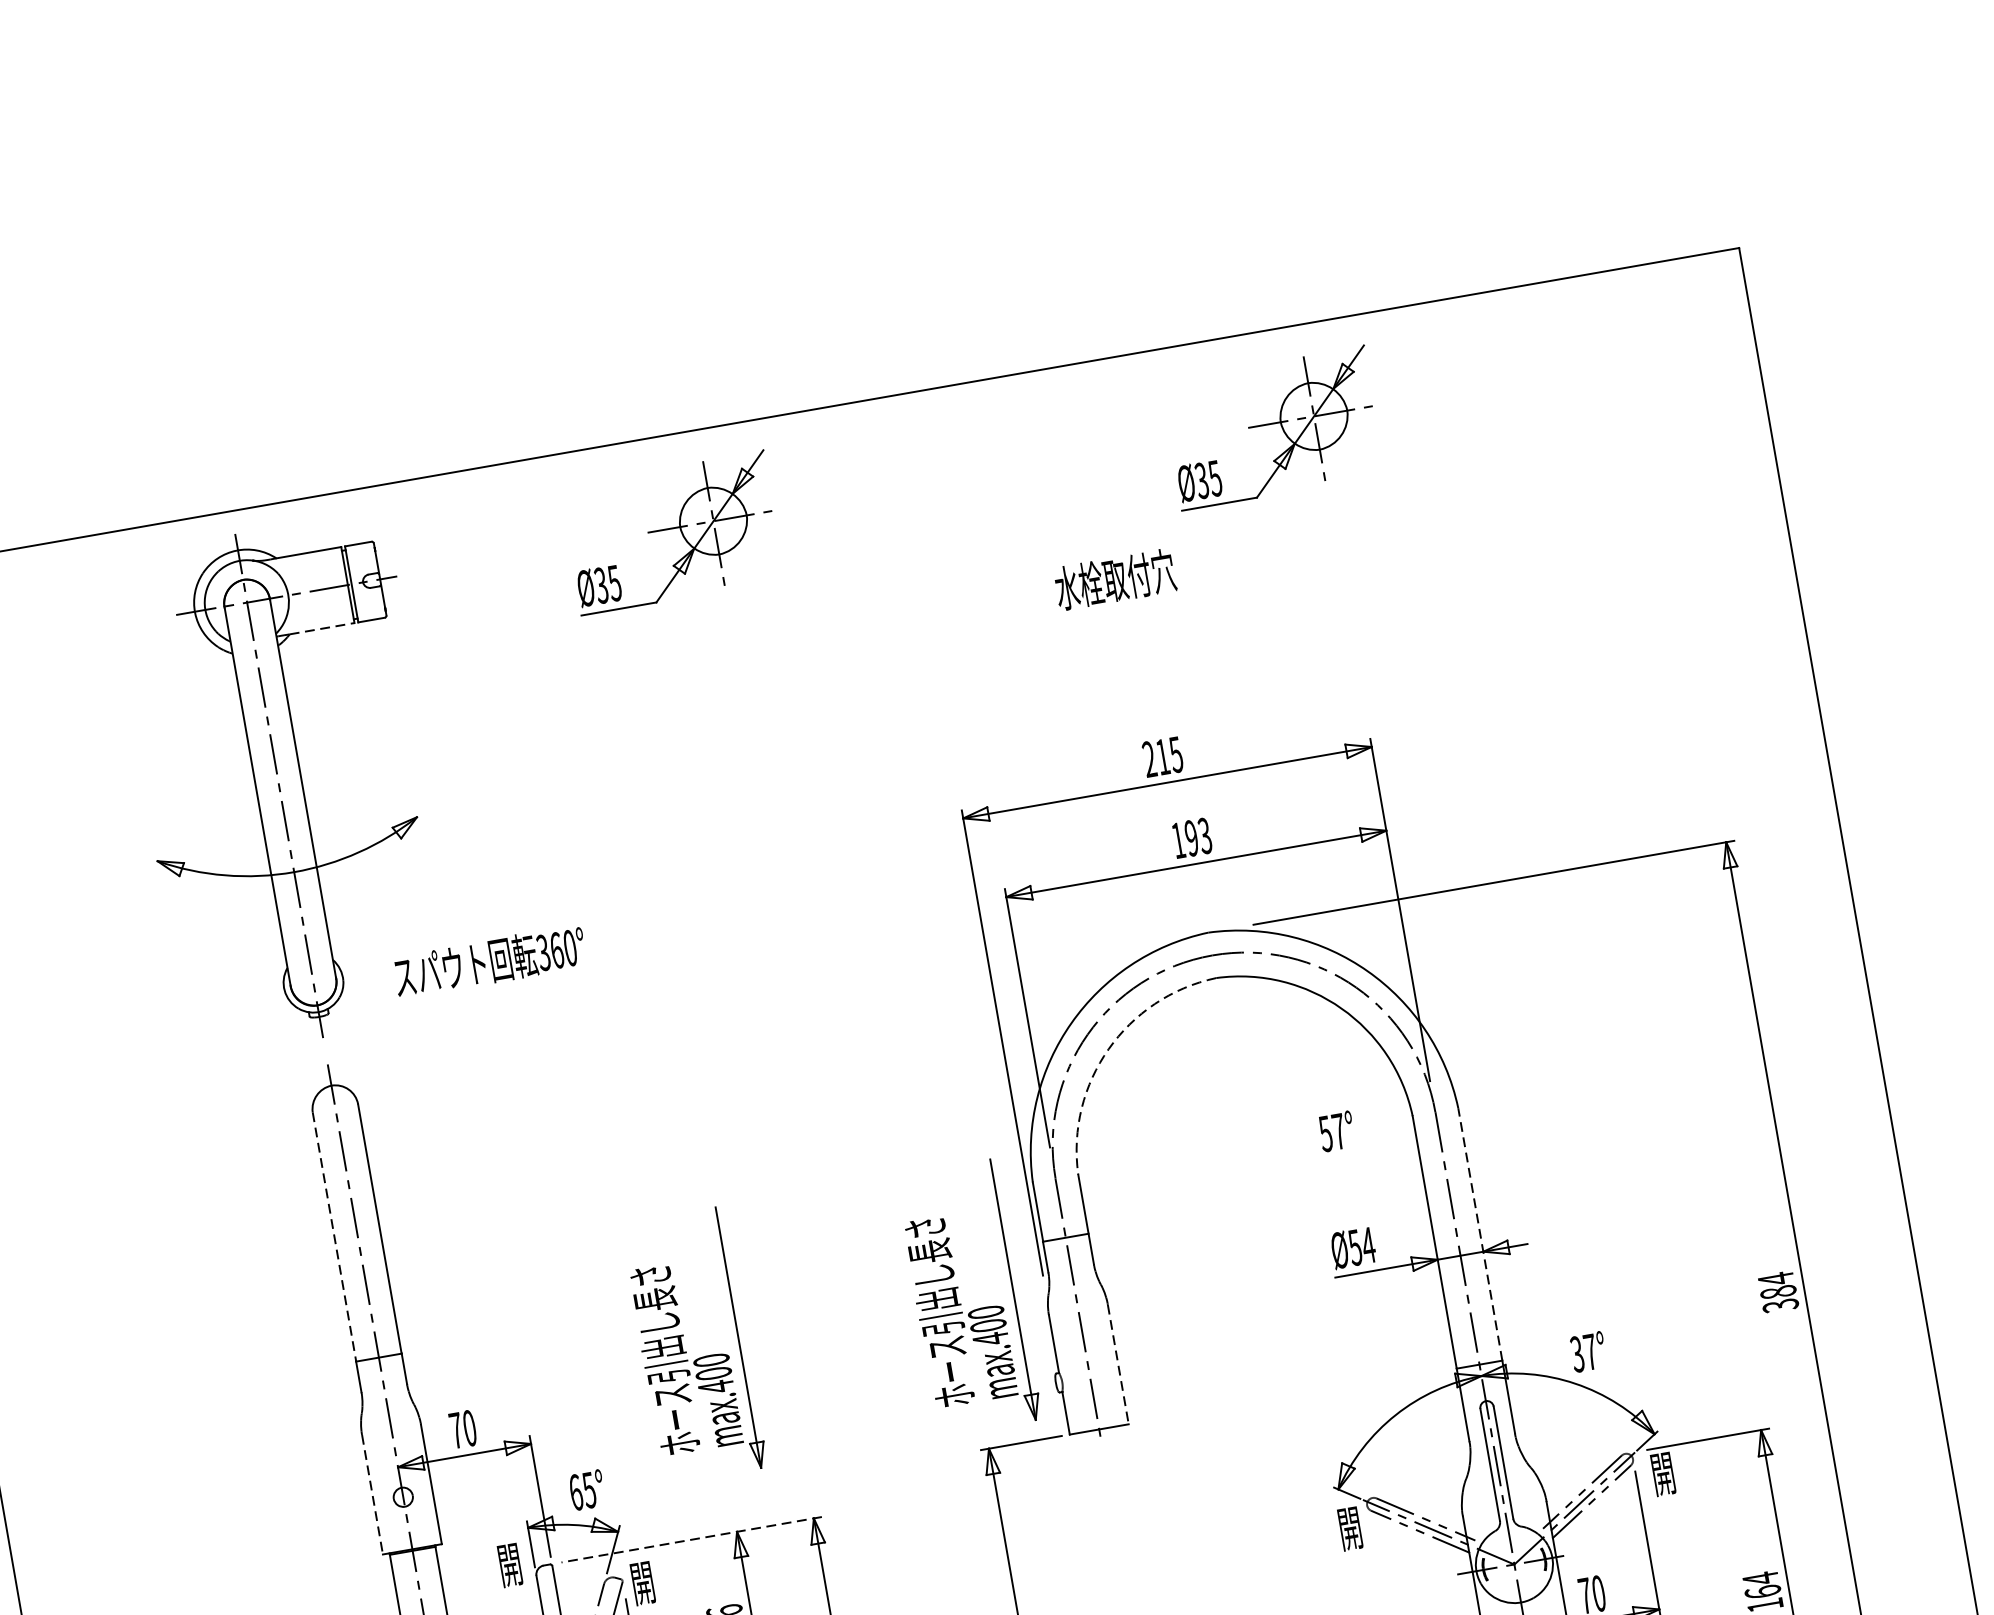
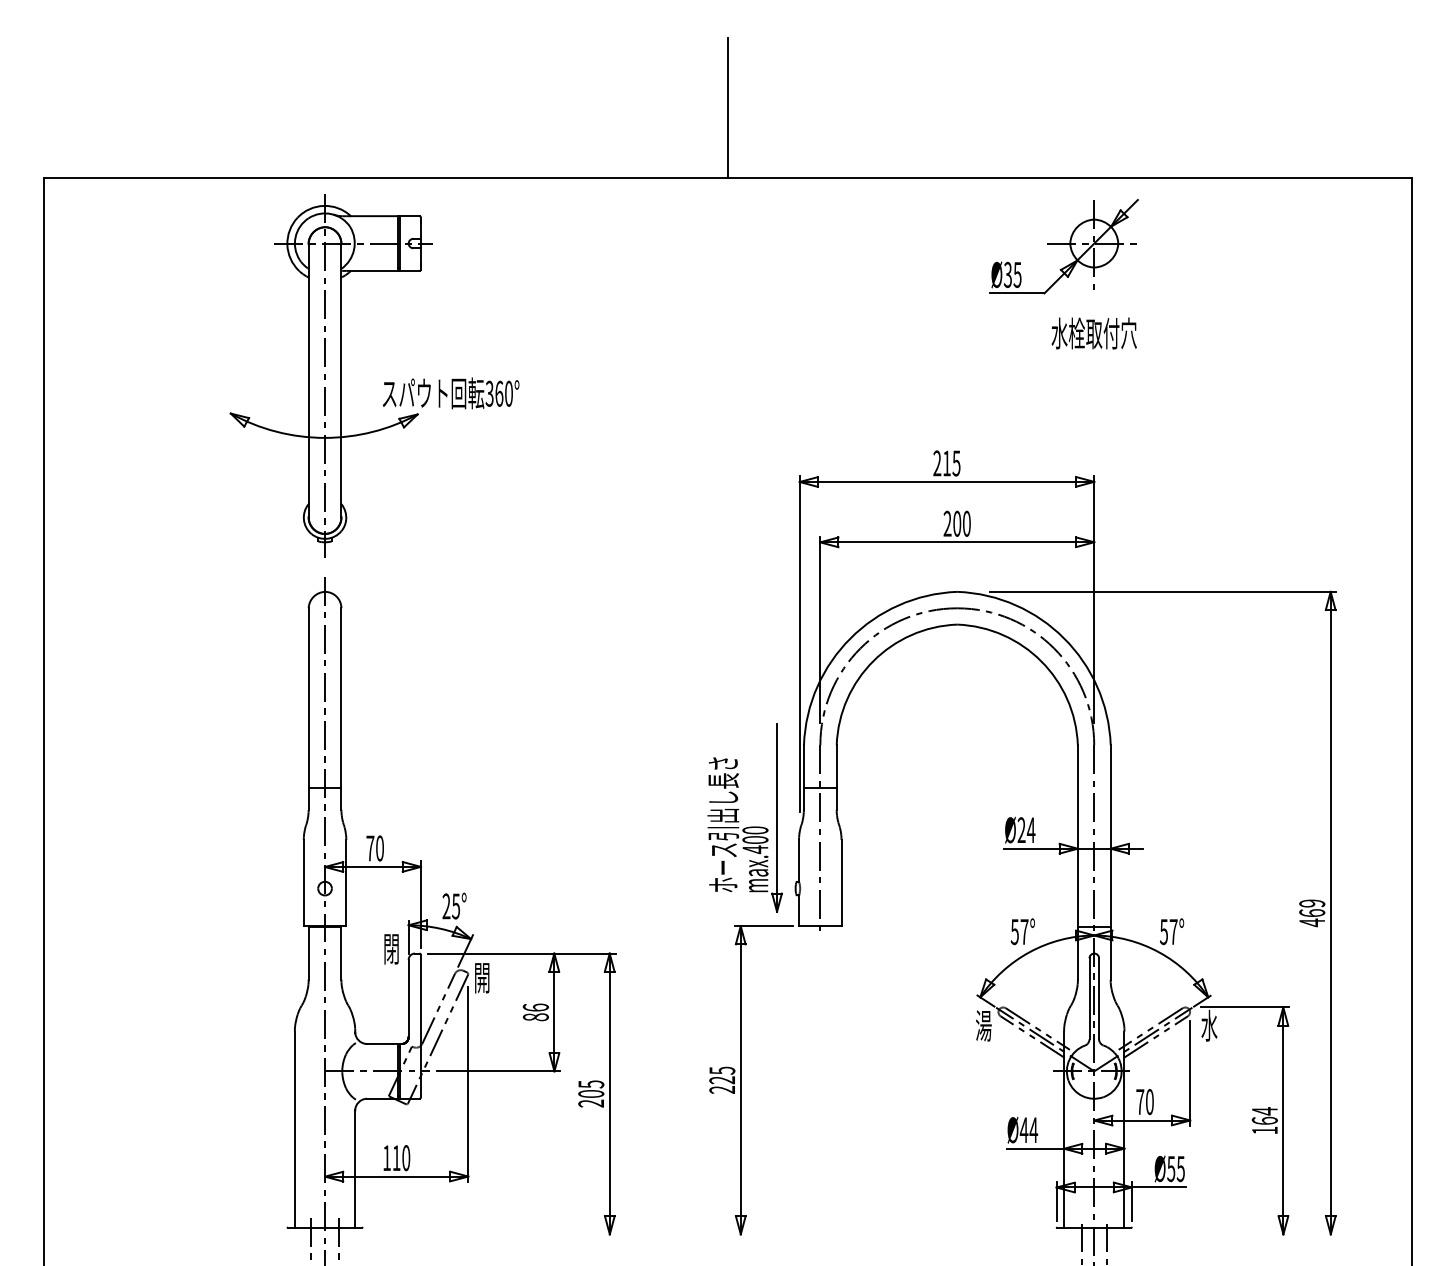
line: (772, 316) -> (727, 107), added
part: (671, 532) -> (630, 246), removed
text: (1114, 579) -> (1093, 333), moved
line: (322, 628) -> (374, 270), dashed -> solid
text: (1190, 838) -> (956, 523), 193 -> 200
text: (490, 961) -> (451, 393), moved
arc: (1108, 1049) -> (873, 661), dashed -> solid
text: (1336, 1131) -> (1022, 931), moved
line: (1479, 1233) -> (1110, 835), dashed -> solid
line: (334, 1237) -> (308, 698), dashed -> solid
text: (1355, 1248) -> (1021, 830), Ø54 -> Ø24
text: (1778, 1292) -> (1312, 913), 384 -> 469
part: (687, 1351) -> (541, 821), removed
text: (1576, 1353) -> (1163, 931), 37° -> 57°
line: (1118, 1365) -> (841, 883), dashed -> solid
text: (1663, 1473) -> (1209, 1025), 開 -> 水
text: (576, 1492) -> (446, 906), 65° -> 25°
line: (372, 1495) -> (303, 883), dashed -> solid
text: (1349, 1527) -> (983, 1025), 開 -> 湯
line: (691, 1539) -> (521, 953), dashed -> solid
text: (510, 1568) -> (391, 951), 開 -> 閉

